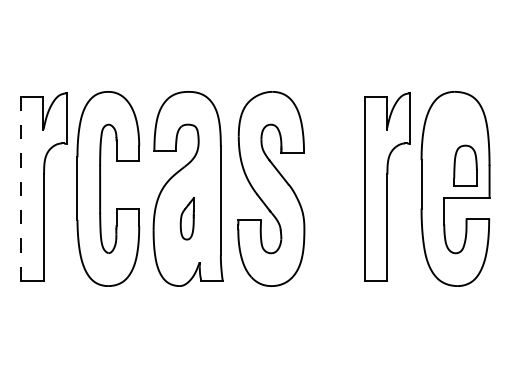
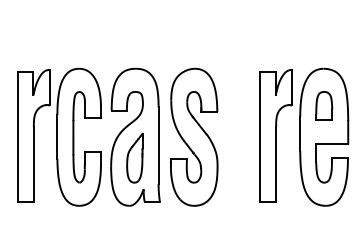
part: (465, 165) -> (324, 105), moved
line: (21, 188) -> (17, 136), dashed -> solid
part: (187, 218) -> (135, 158), size x1.67

